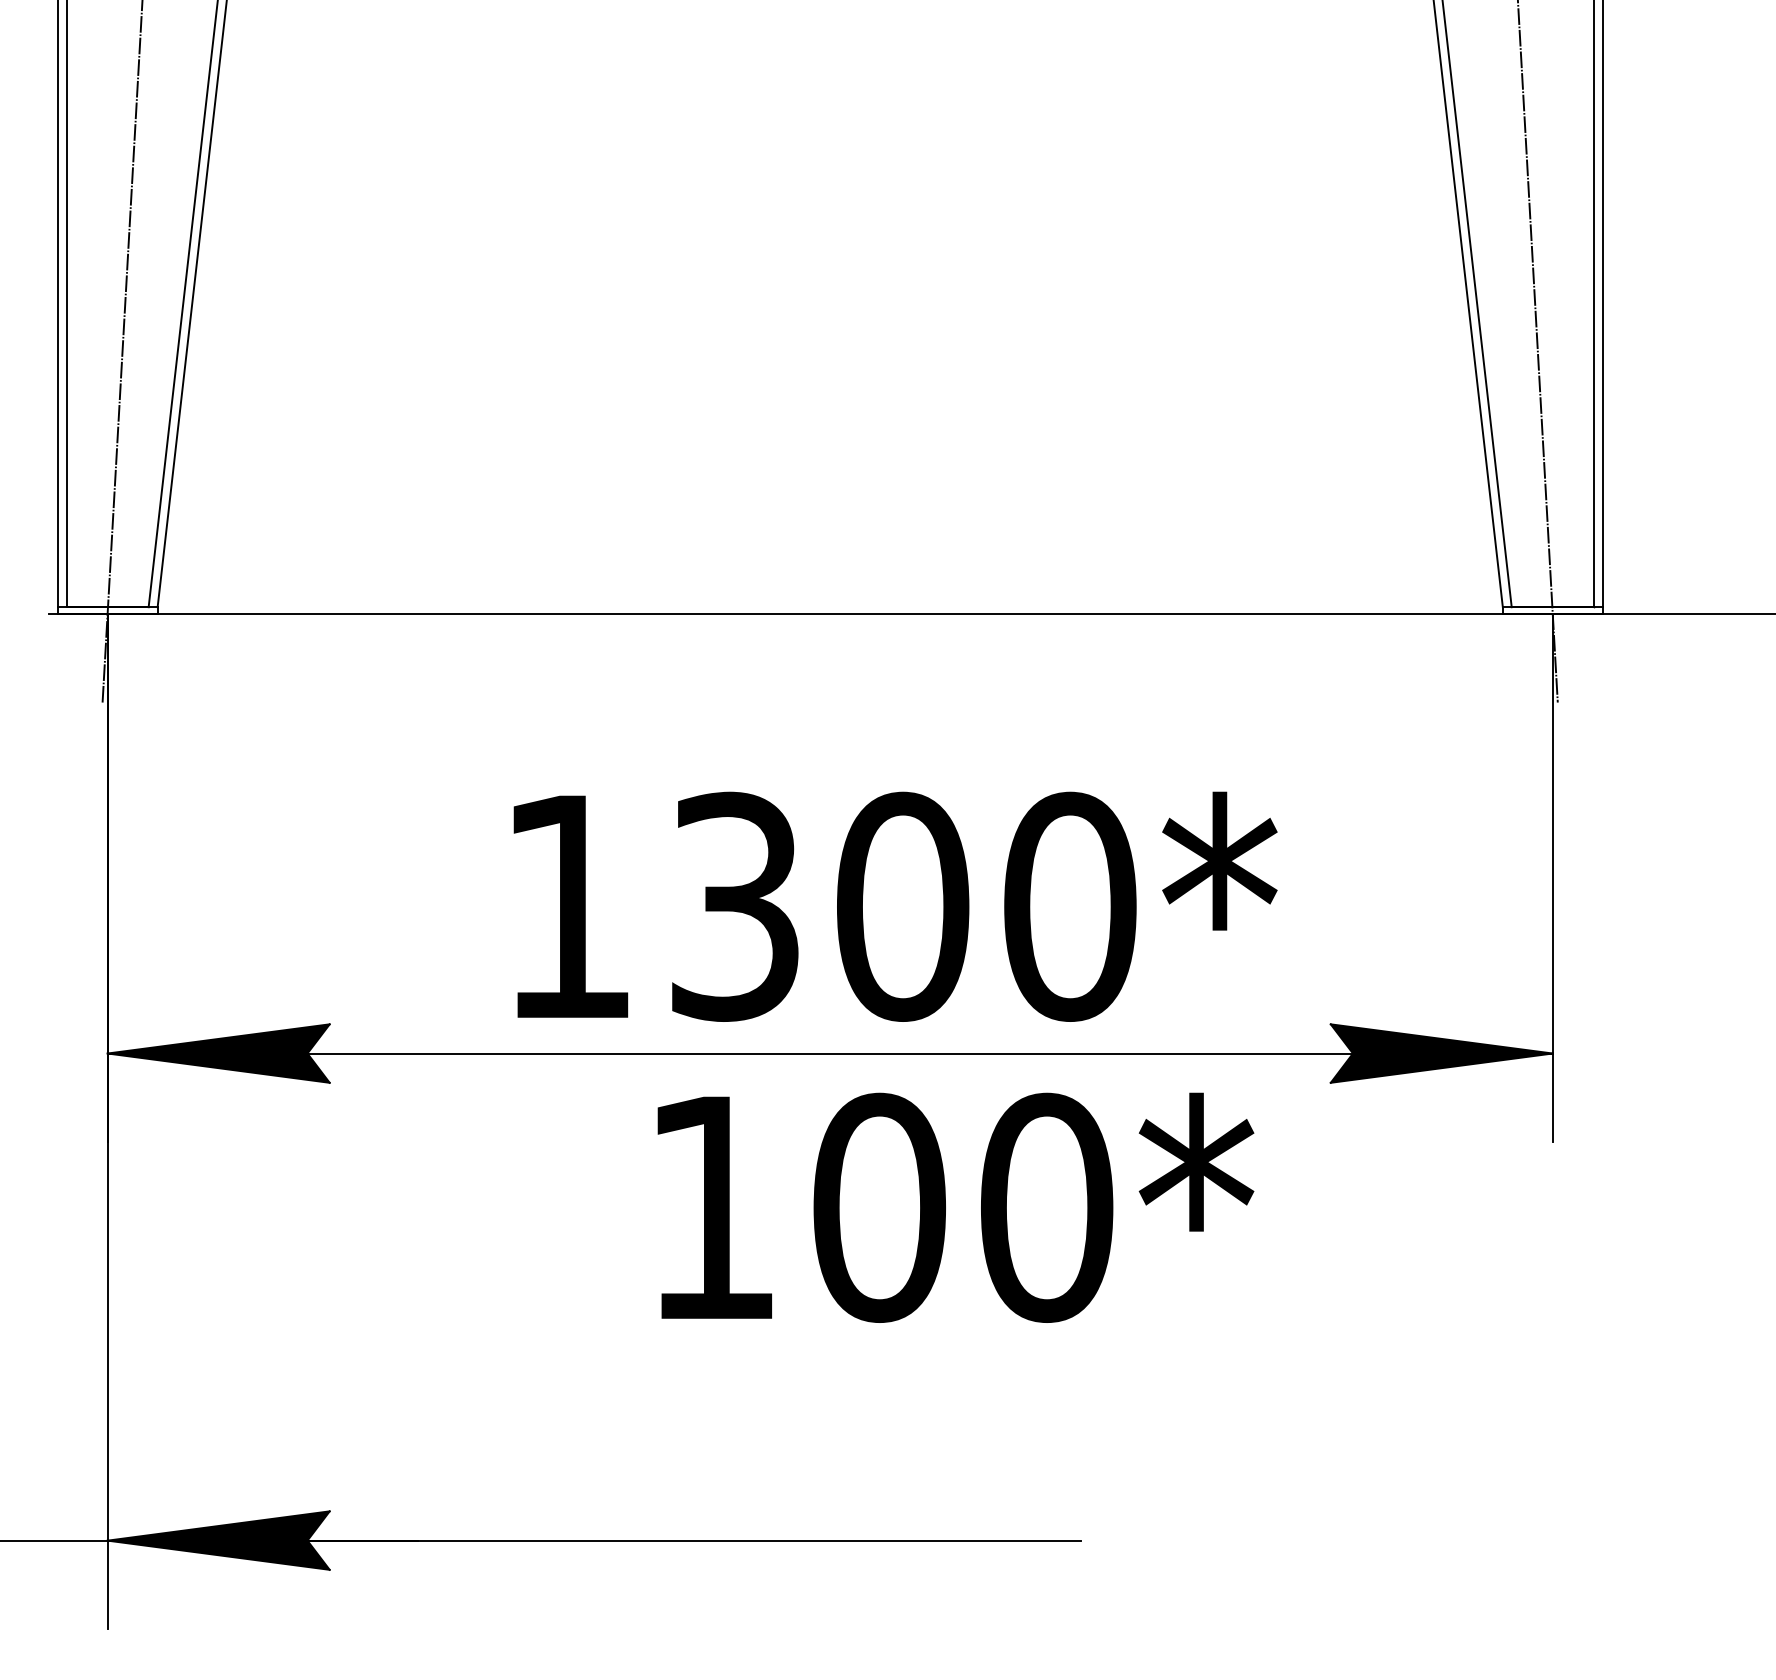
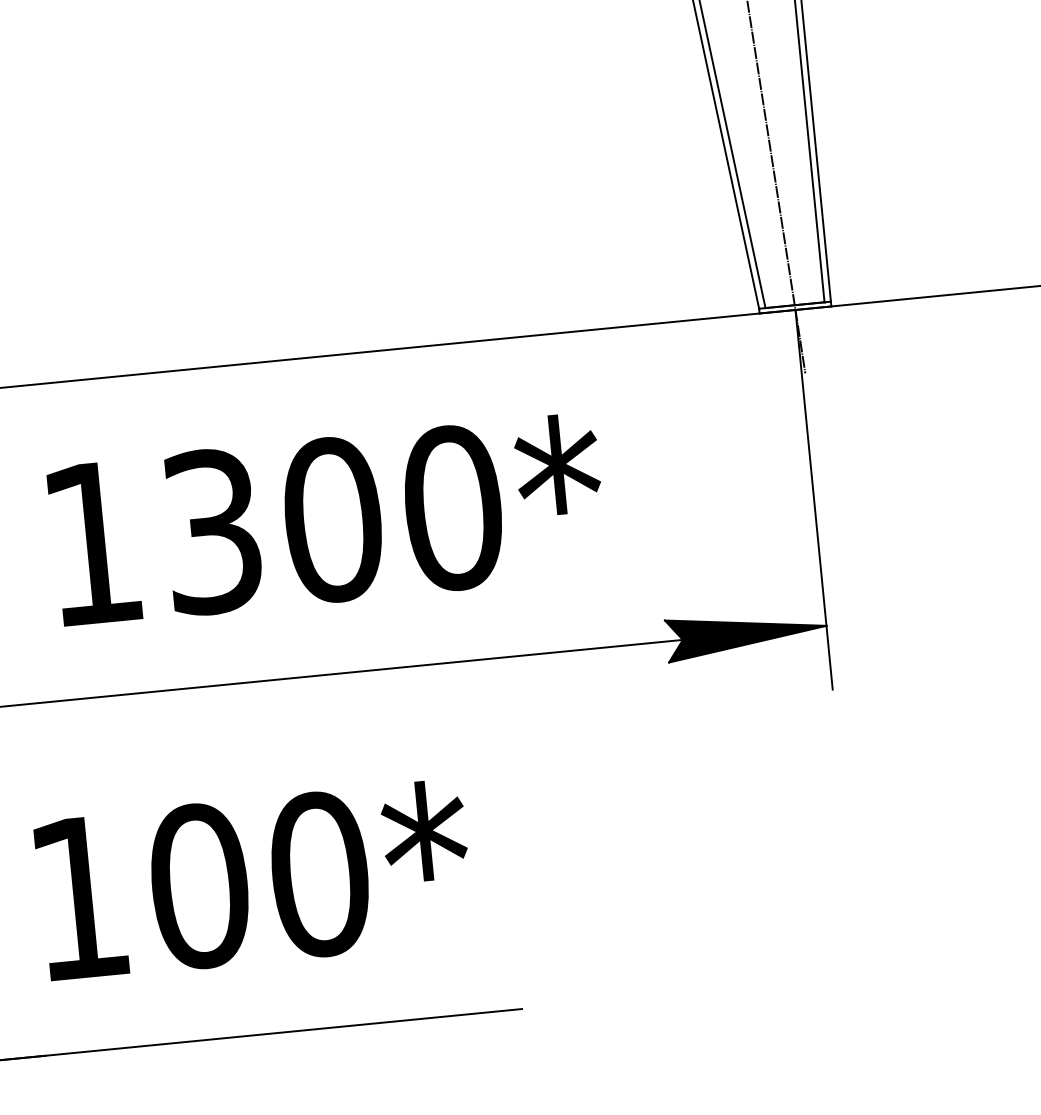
text: (895, 906) -> (327, 520), moved
text: (955, 1207) -> (254, 880), moved

